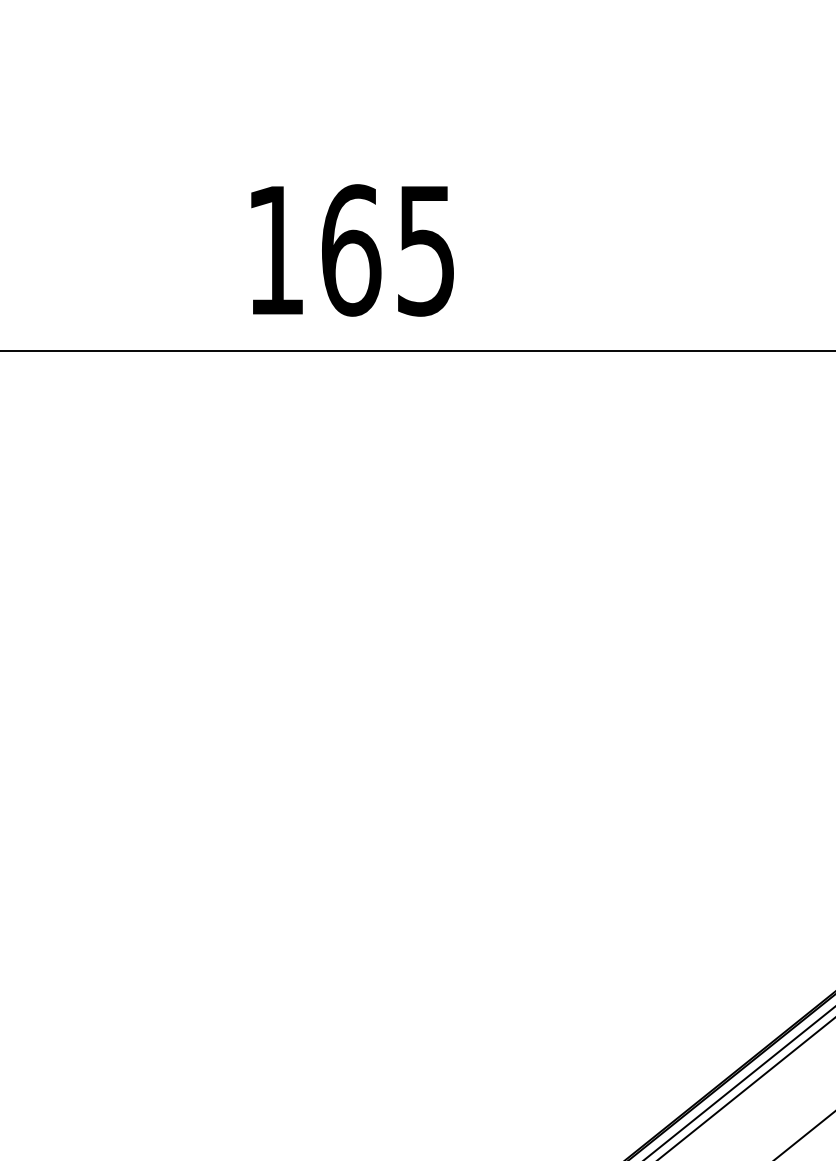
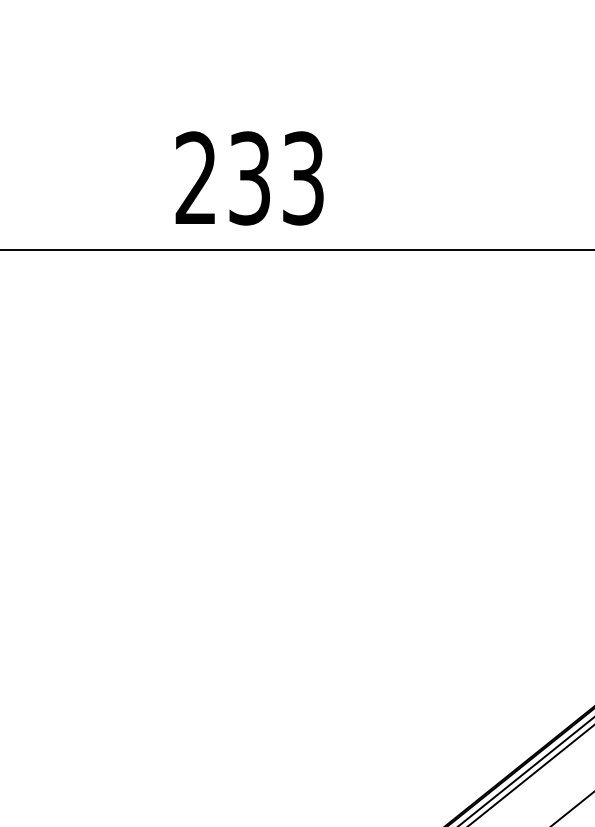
text: (350, 250) -> (249, 178), 165 -> 233

